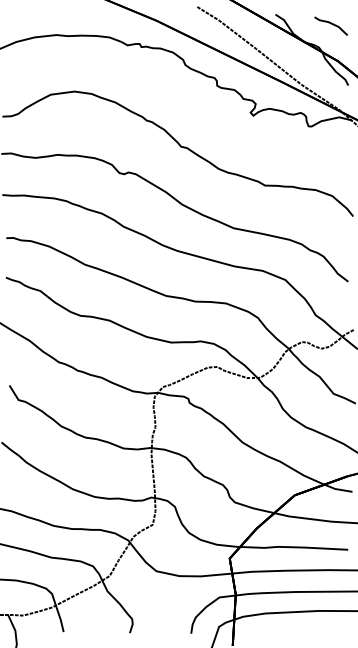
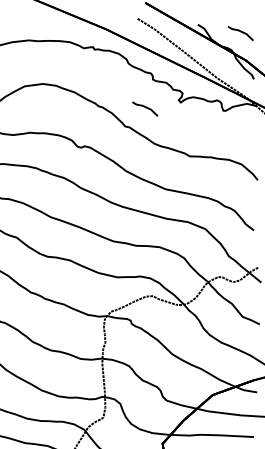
line: (206, 122) -> (144, 107), added

